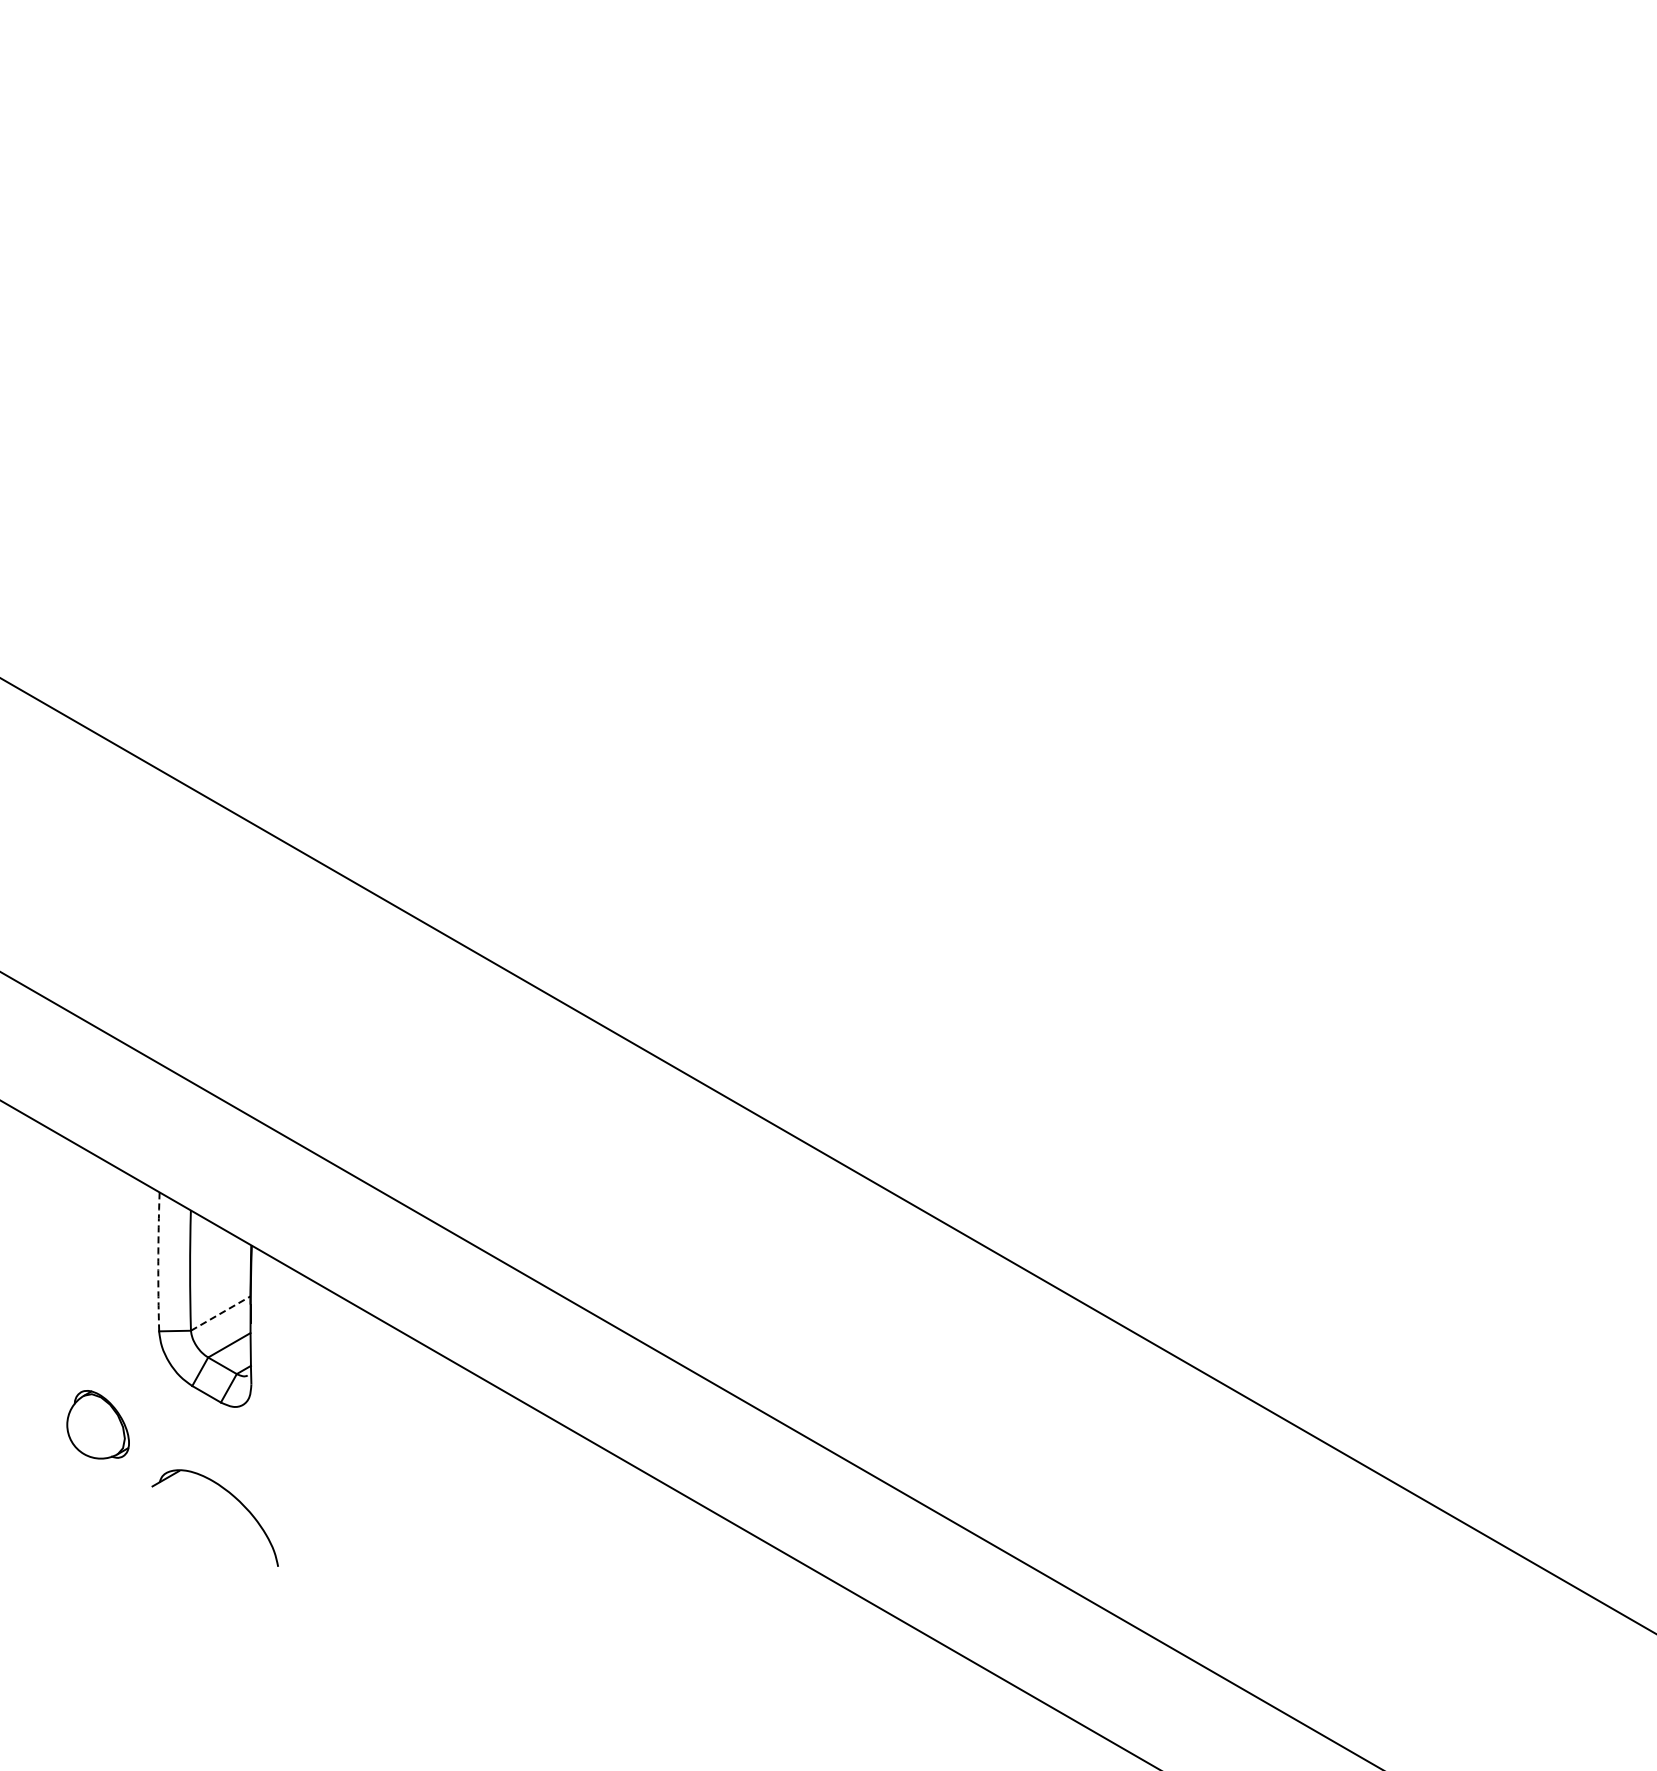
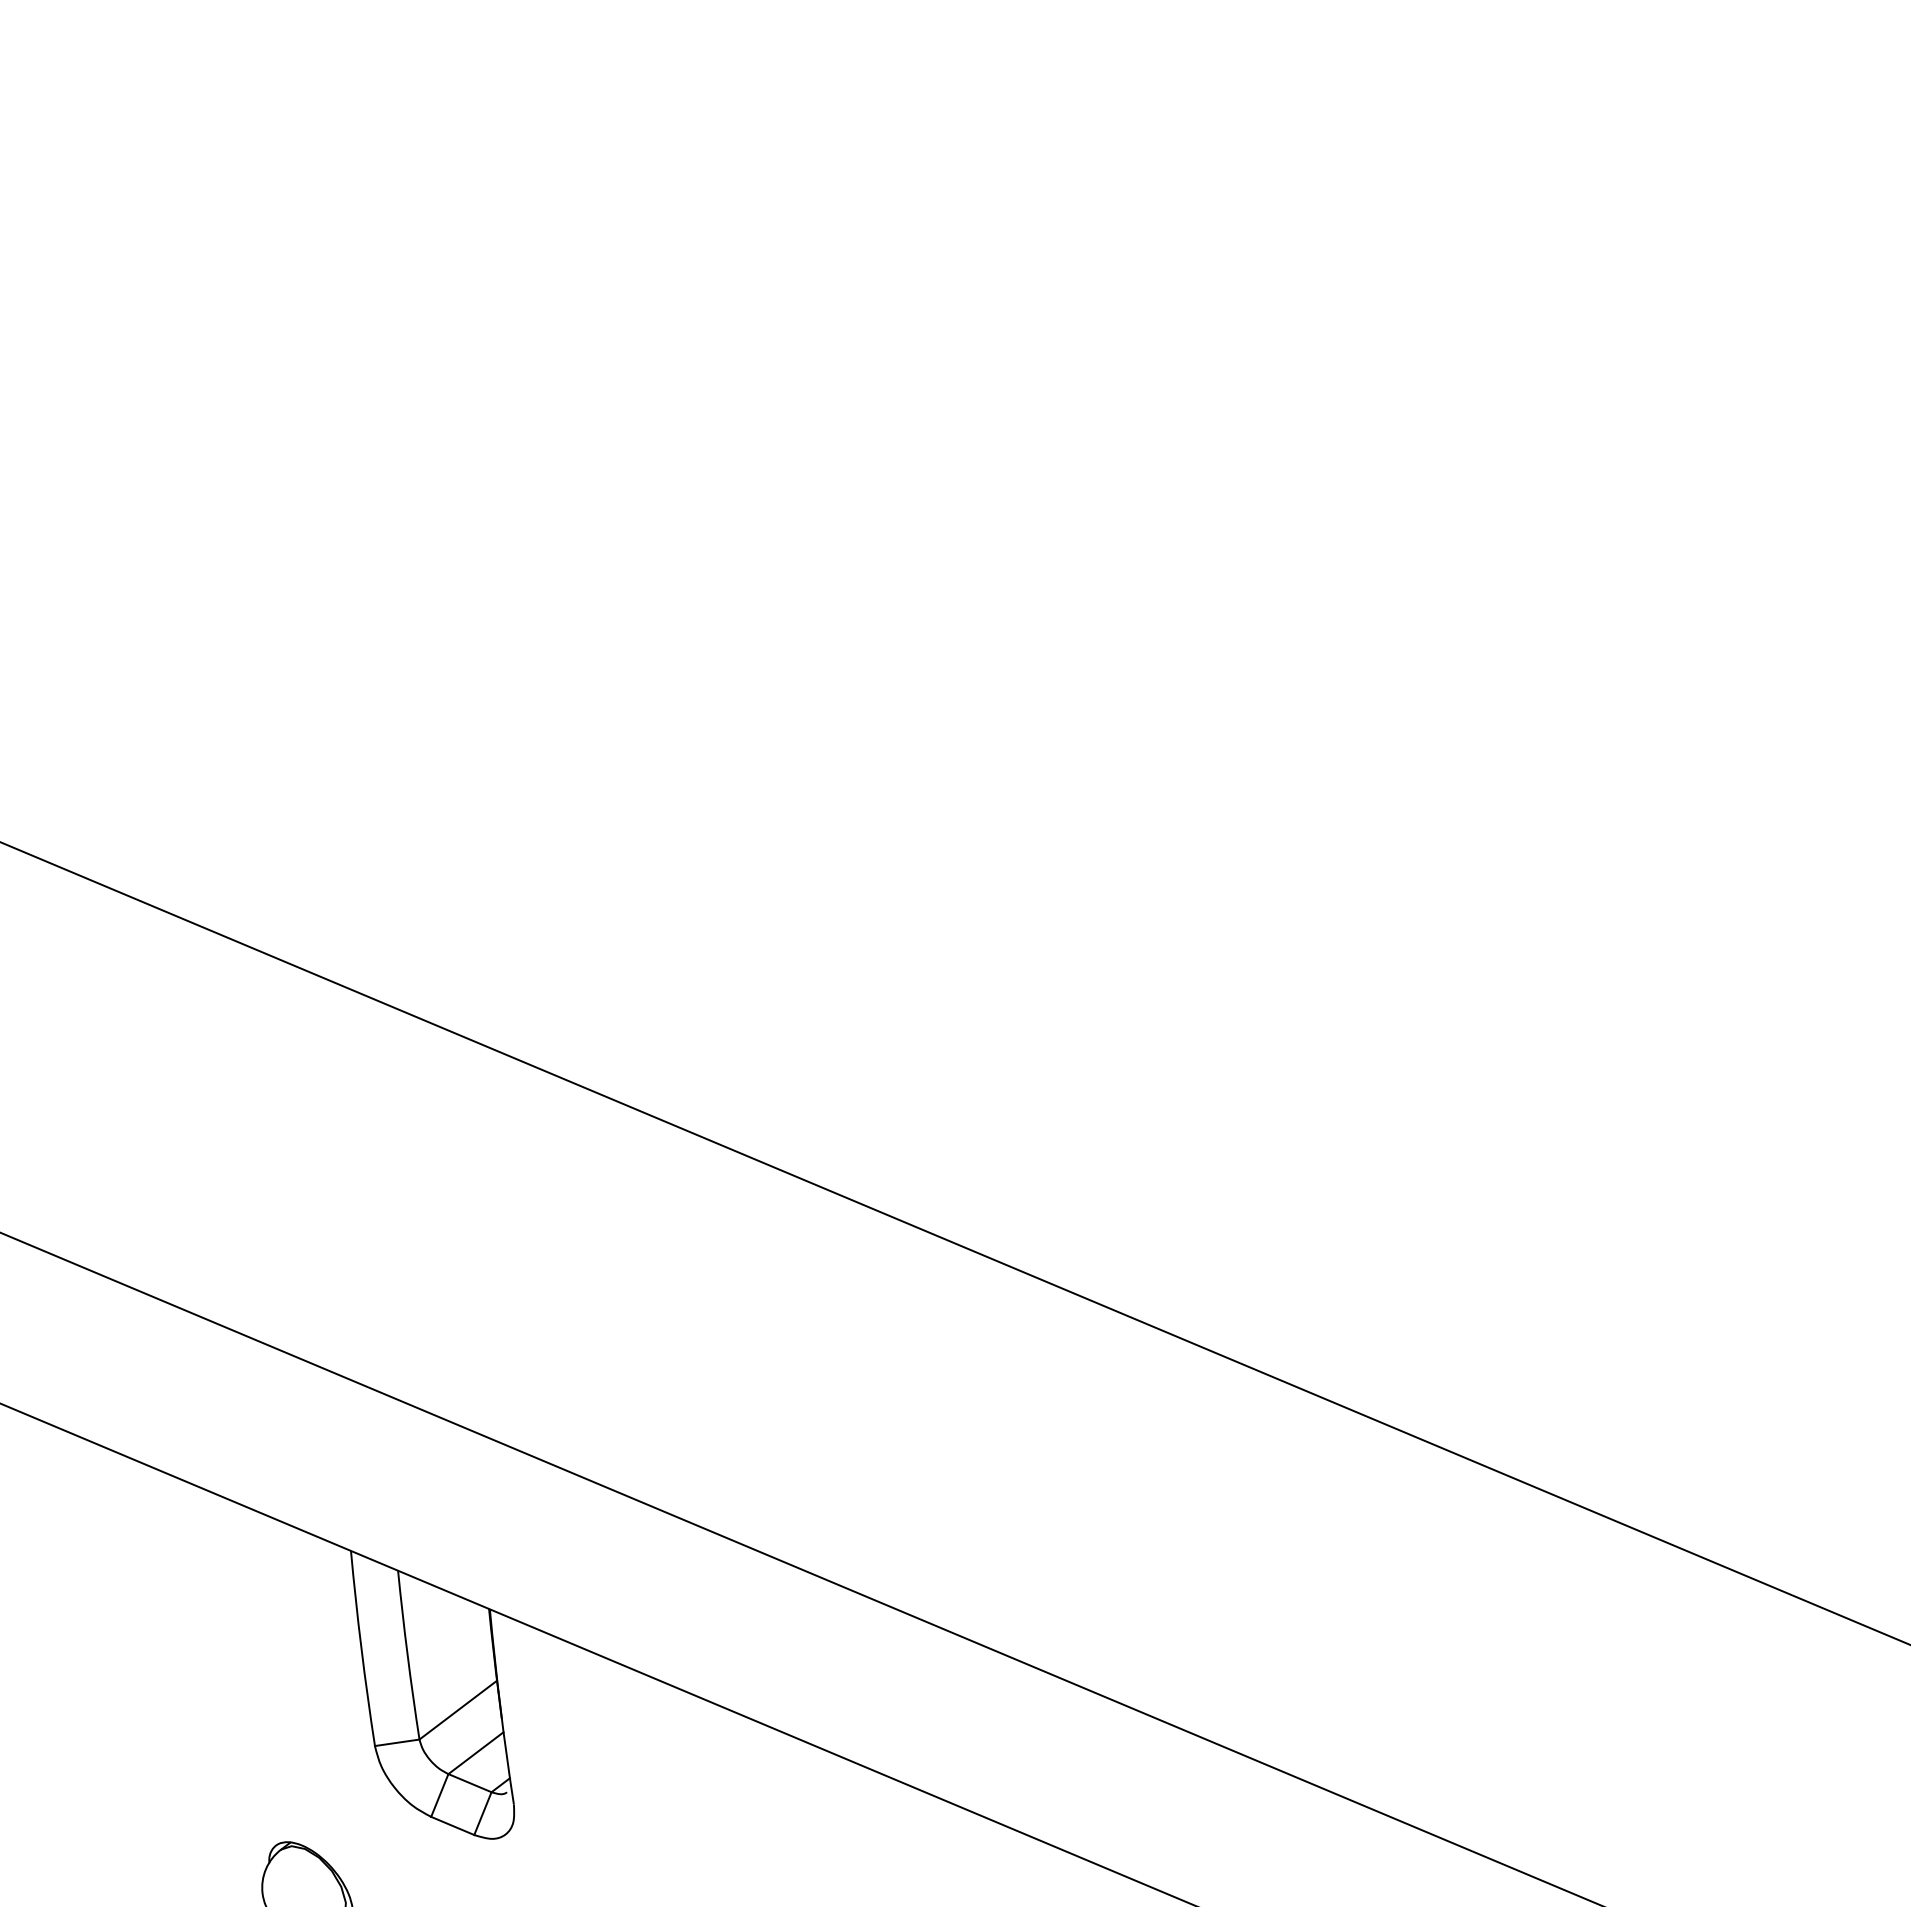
arc: (158, 1261) -> (361, 1648), dashed -> solid
line: (221, 1313) -> (459, 1709), dashed -> solid

